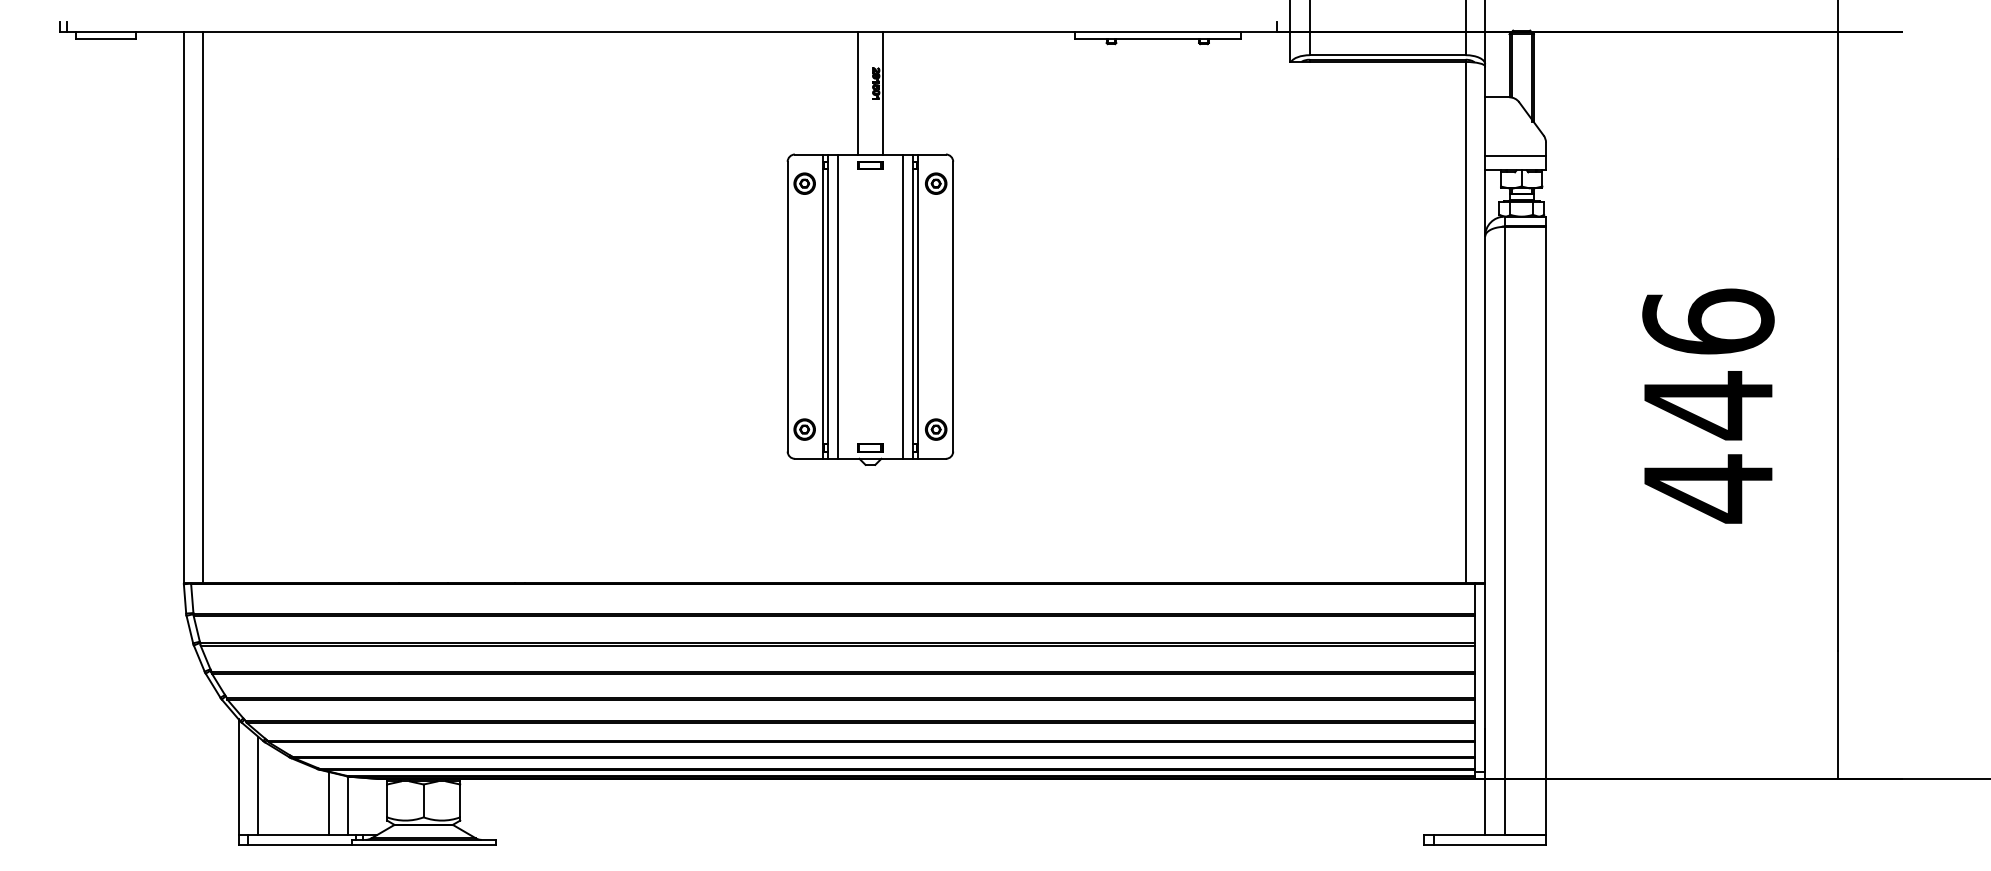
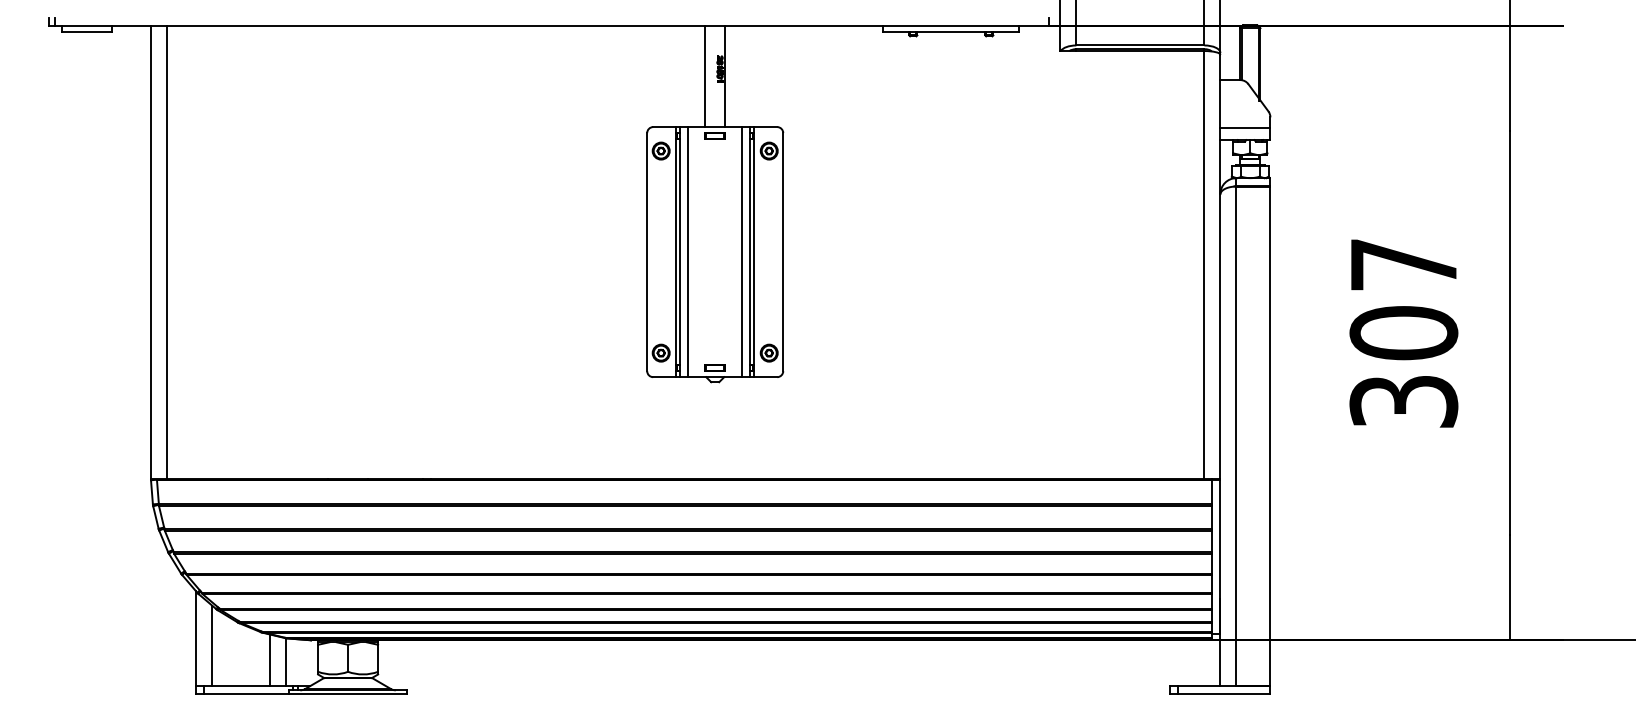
text: (1708, 405) -> (1403, 333), 446 -> 307

